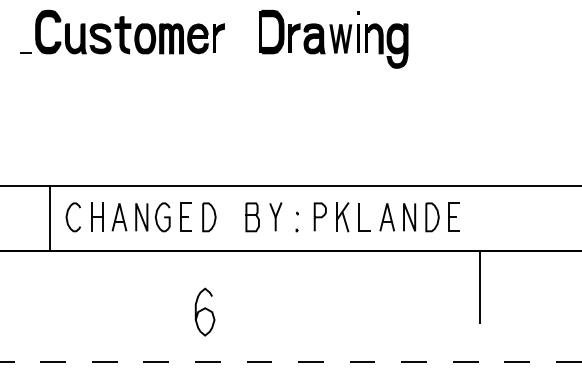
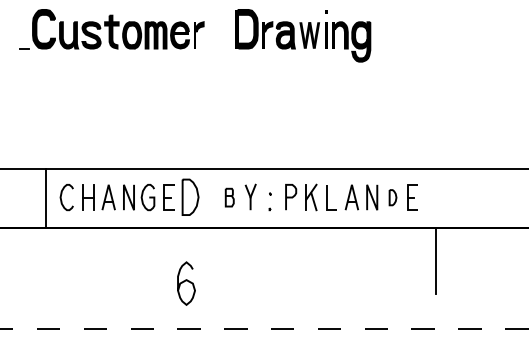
part: (208, 217) -> (189, 197), size x1.4
part: (252, 217) -> (229, 197), size x0.7
part: (431, 217) -> (392, 197), size x0.6

